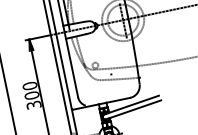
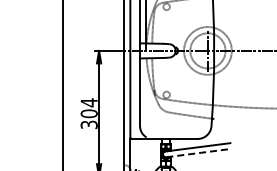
text: (29, 85) -> (88, 102), 300 -> 304
line: (134, 110) -> (199, 153), solid -> dashed

